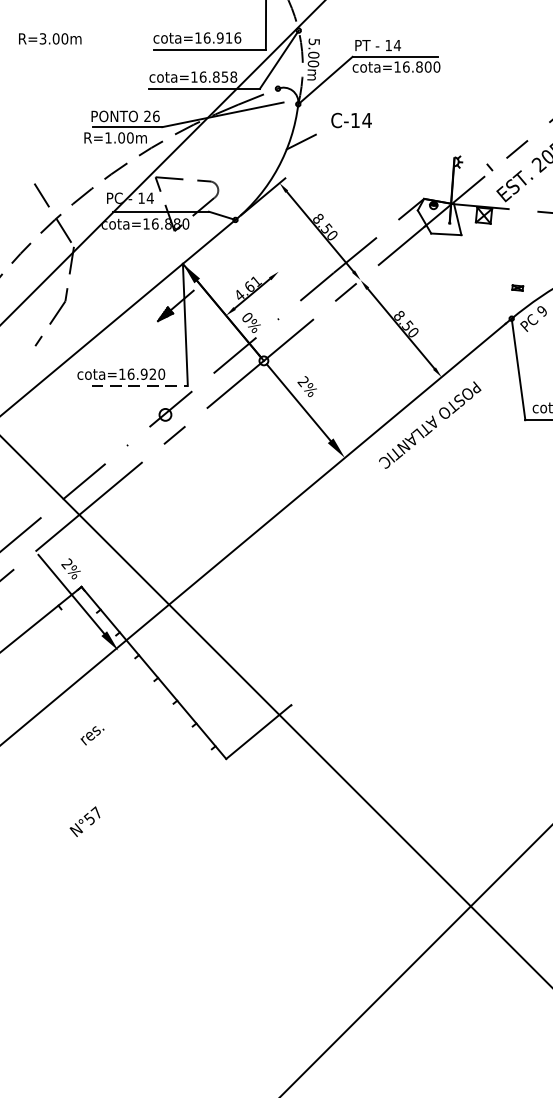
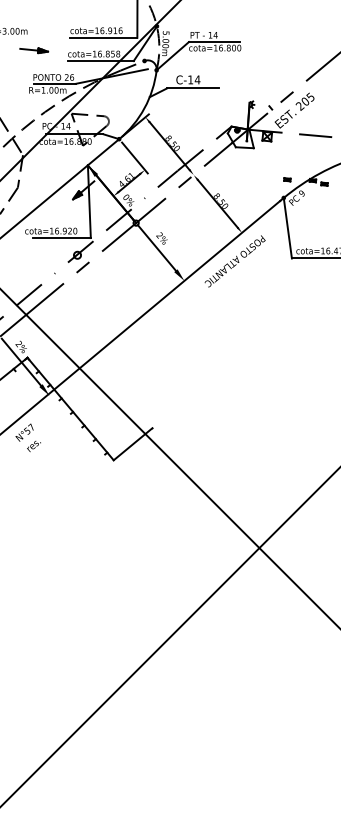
part: (93, 71) -> (34, 50), added
line: (358, 134) -> (192, 88), added
line: (261, 250) -> (134, 157), added
line: (140, 386) -> (62, 238), dashed -> solid
text: (84, 821) -> (24, 432), moved

